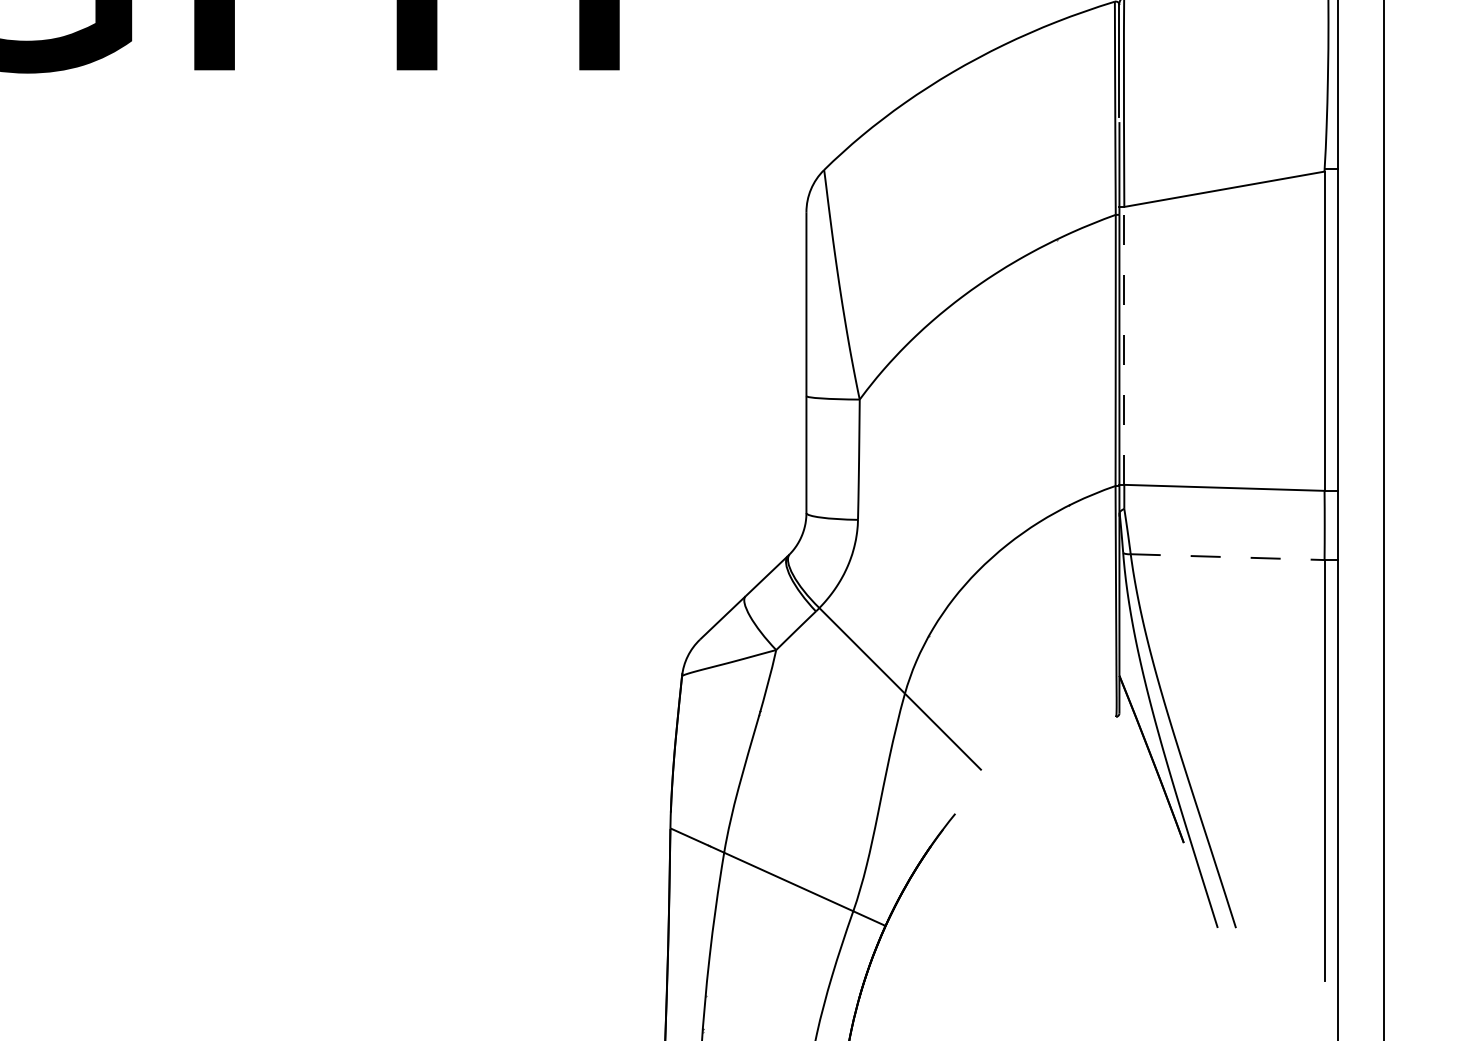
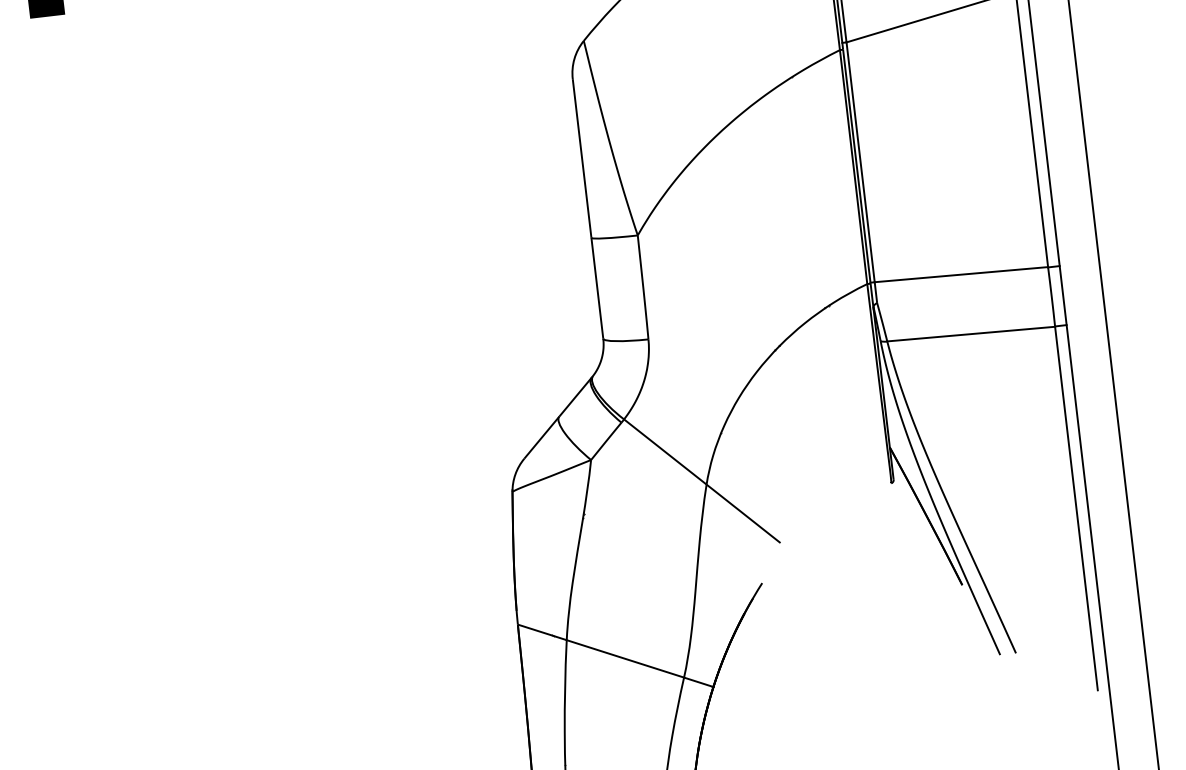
line: (1124, 345) -> (860, 161), dashed -> solid
line: (1227, 557) -> (971, 334), dashed -> solid

